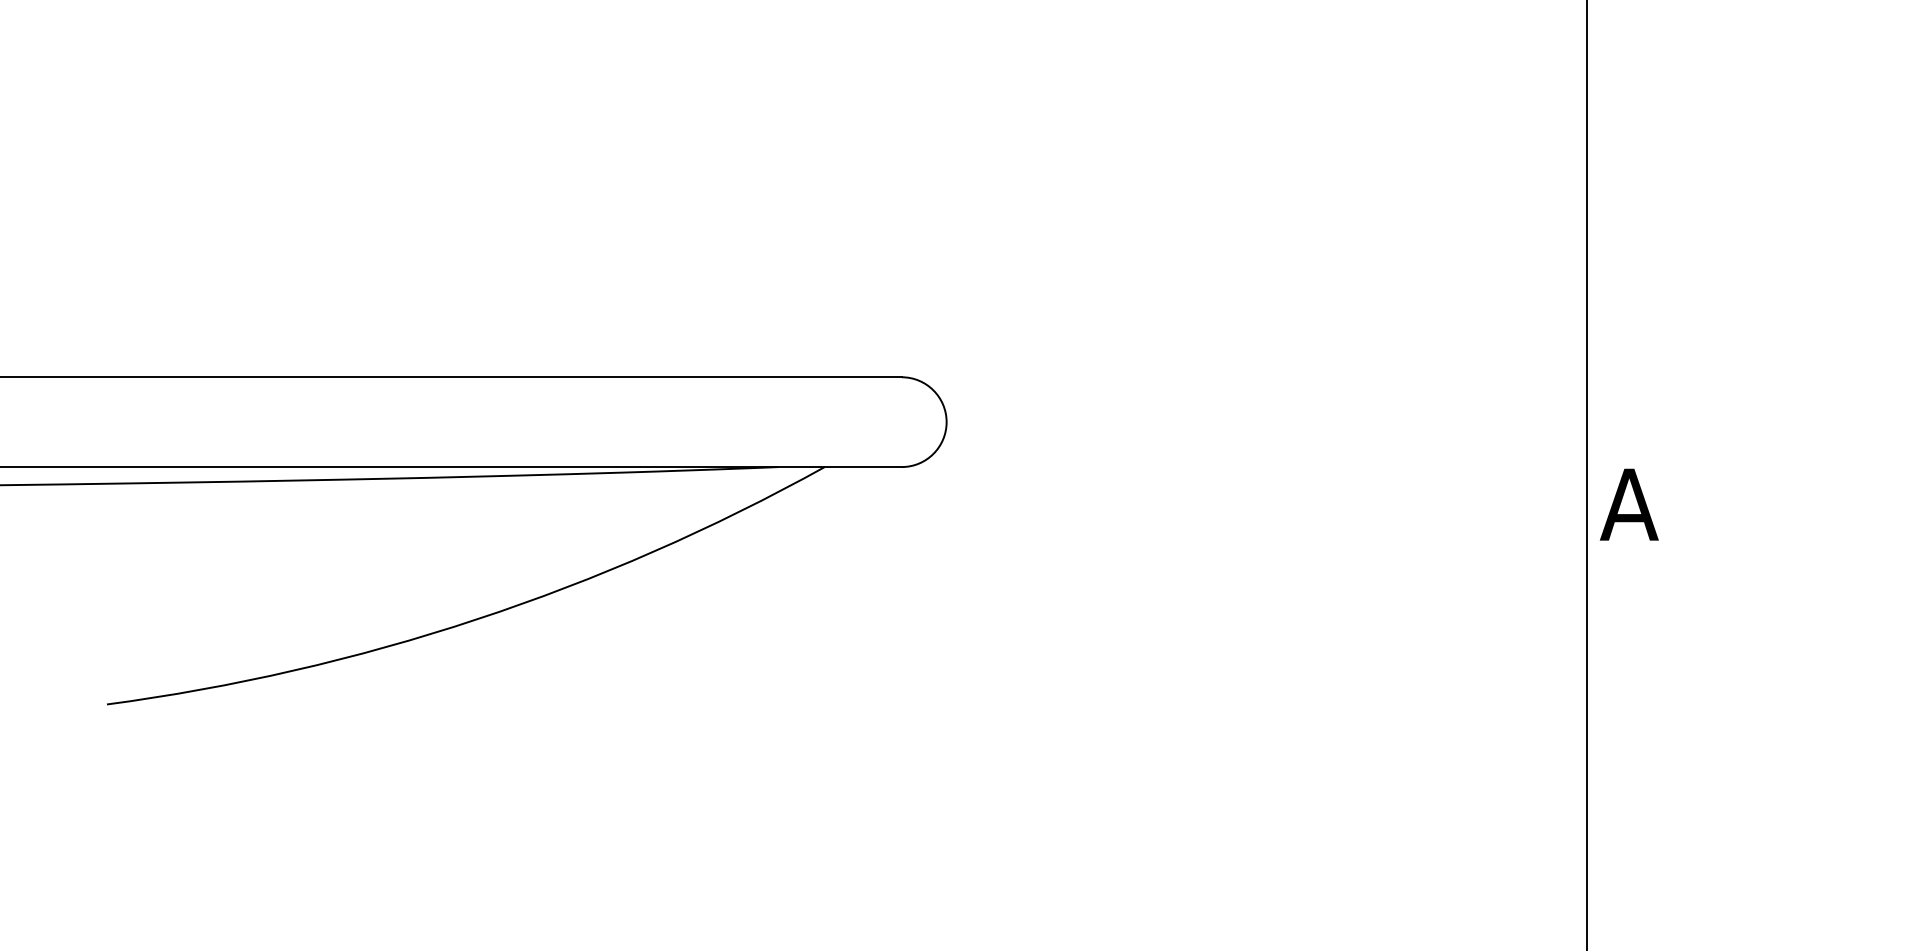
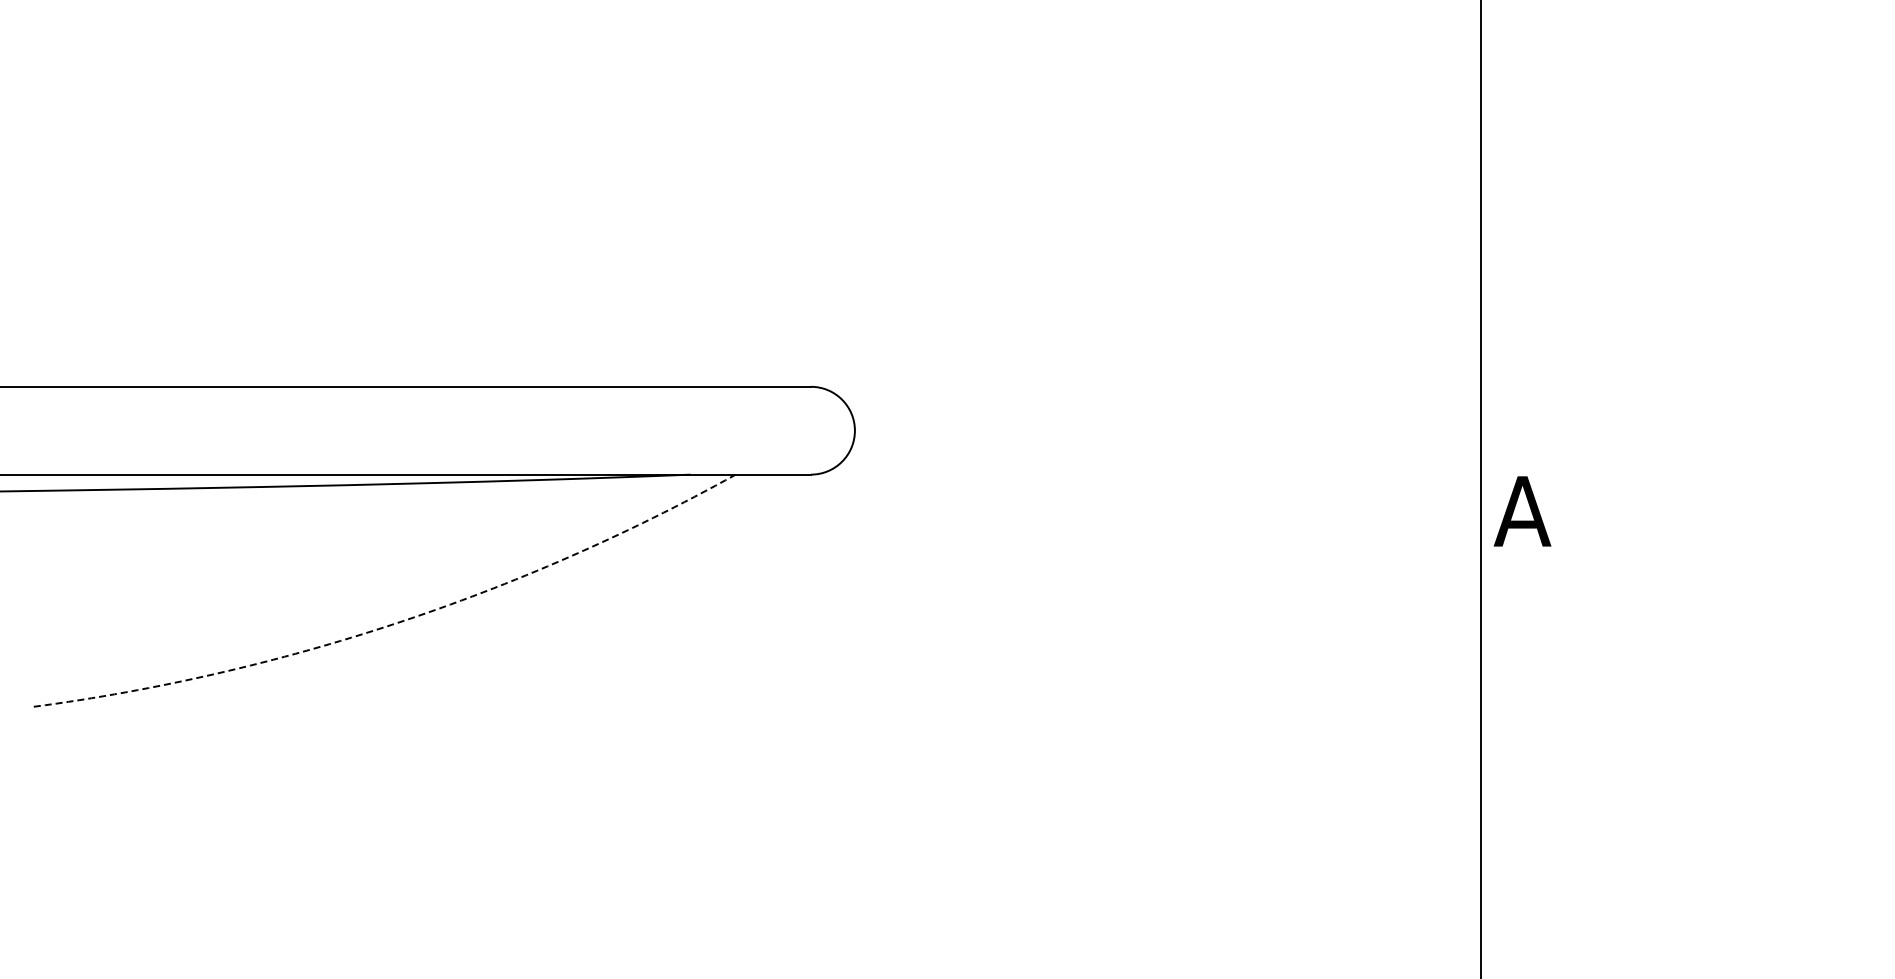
arc: (476, 619) -> (395, 623), solid -> dashed

